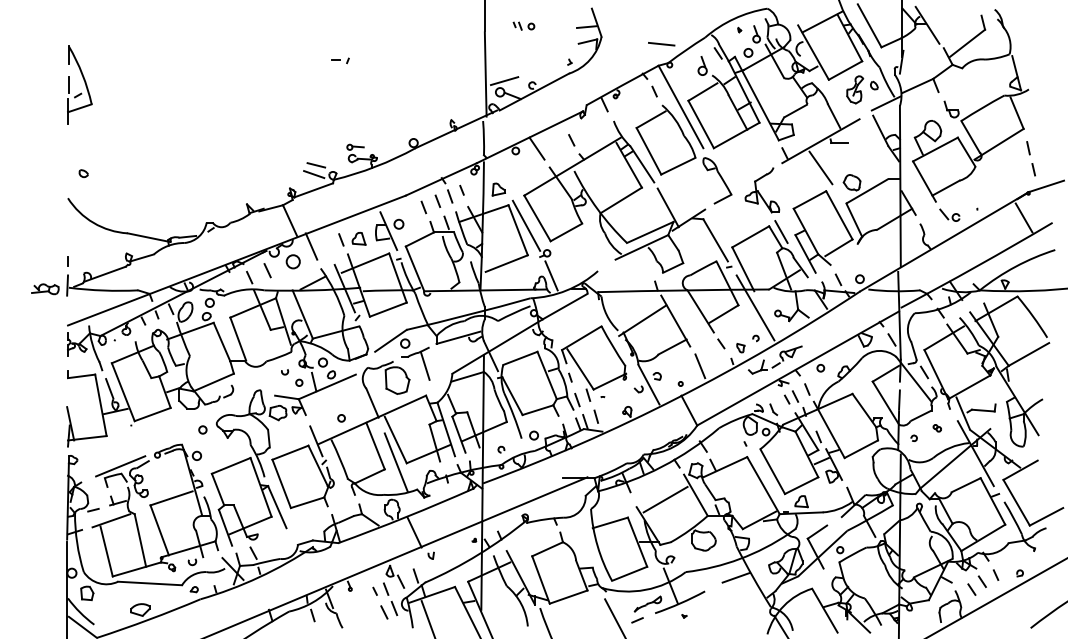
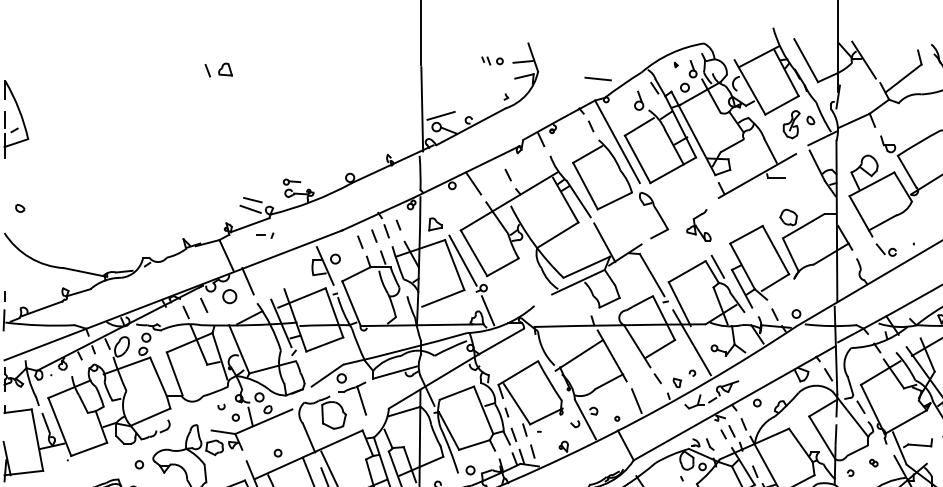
part: (523, 25) -> (492, 60), moved
part: (340, 60) -> (265, 235), moved
line: (820, 167) -> (757, 202), removed
part: (762, 190) -> (699, 225), size x0.7
part: (352, 239) -> (219, 70), moved

